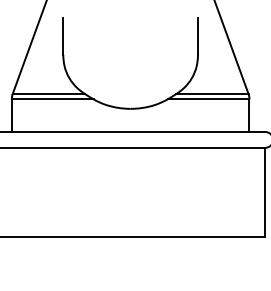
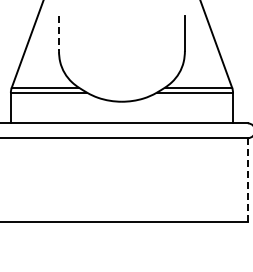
line: (63, 36) -> (59, 34), solid -> dashed
line: (264, 193) -> (247, 180), solid -> dashed

